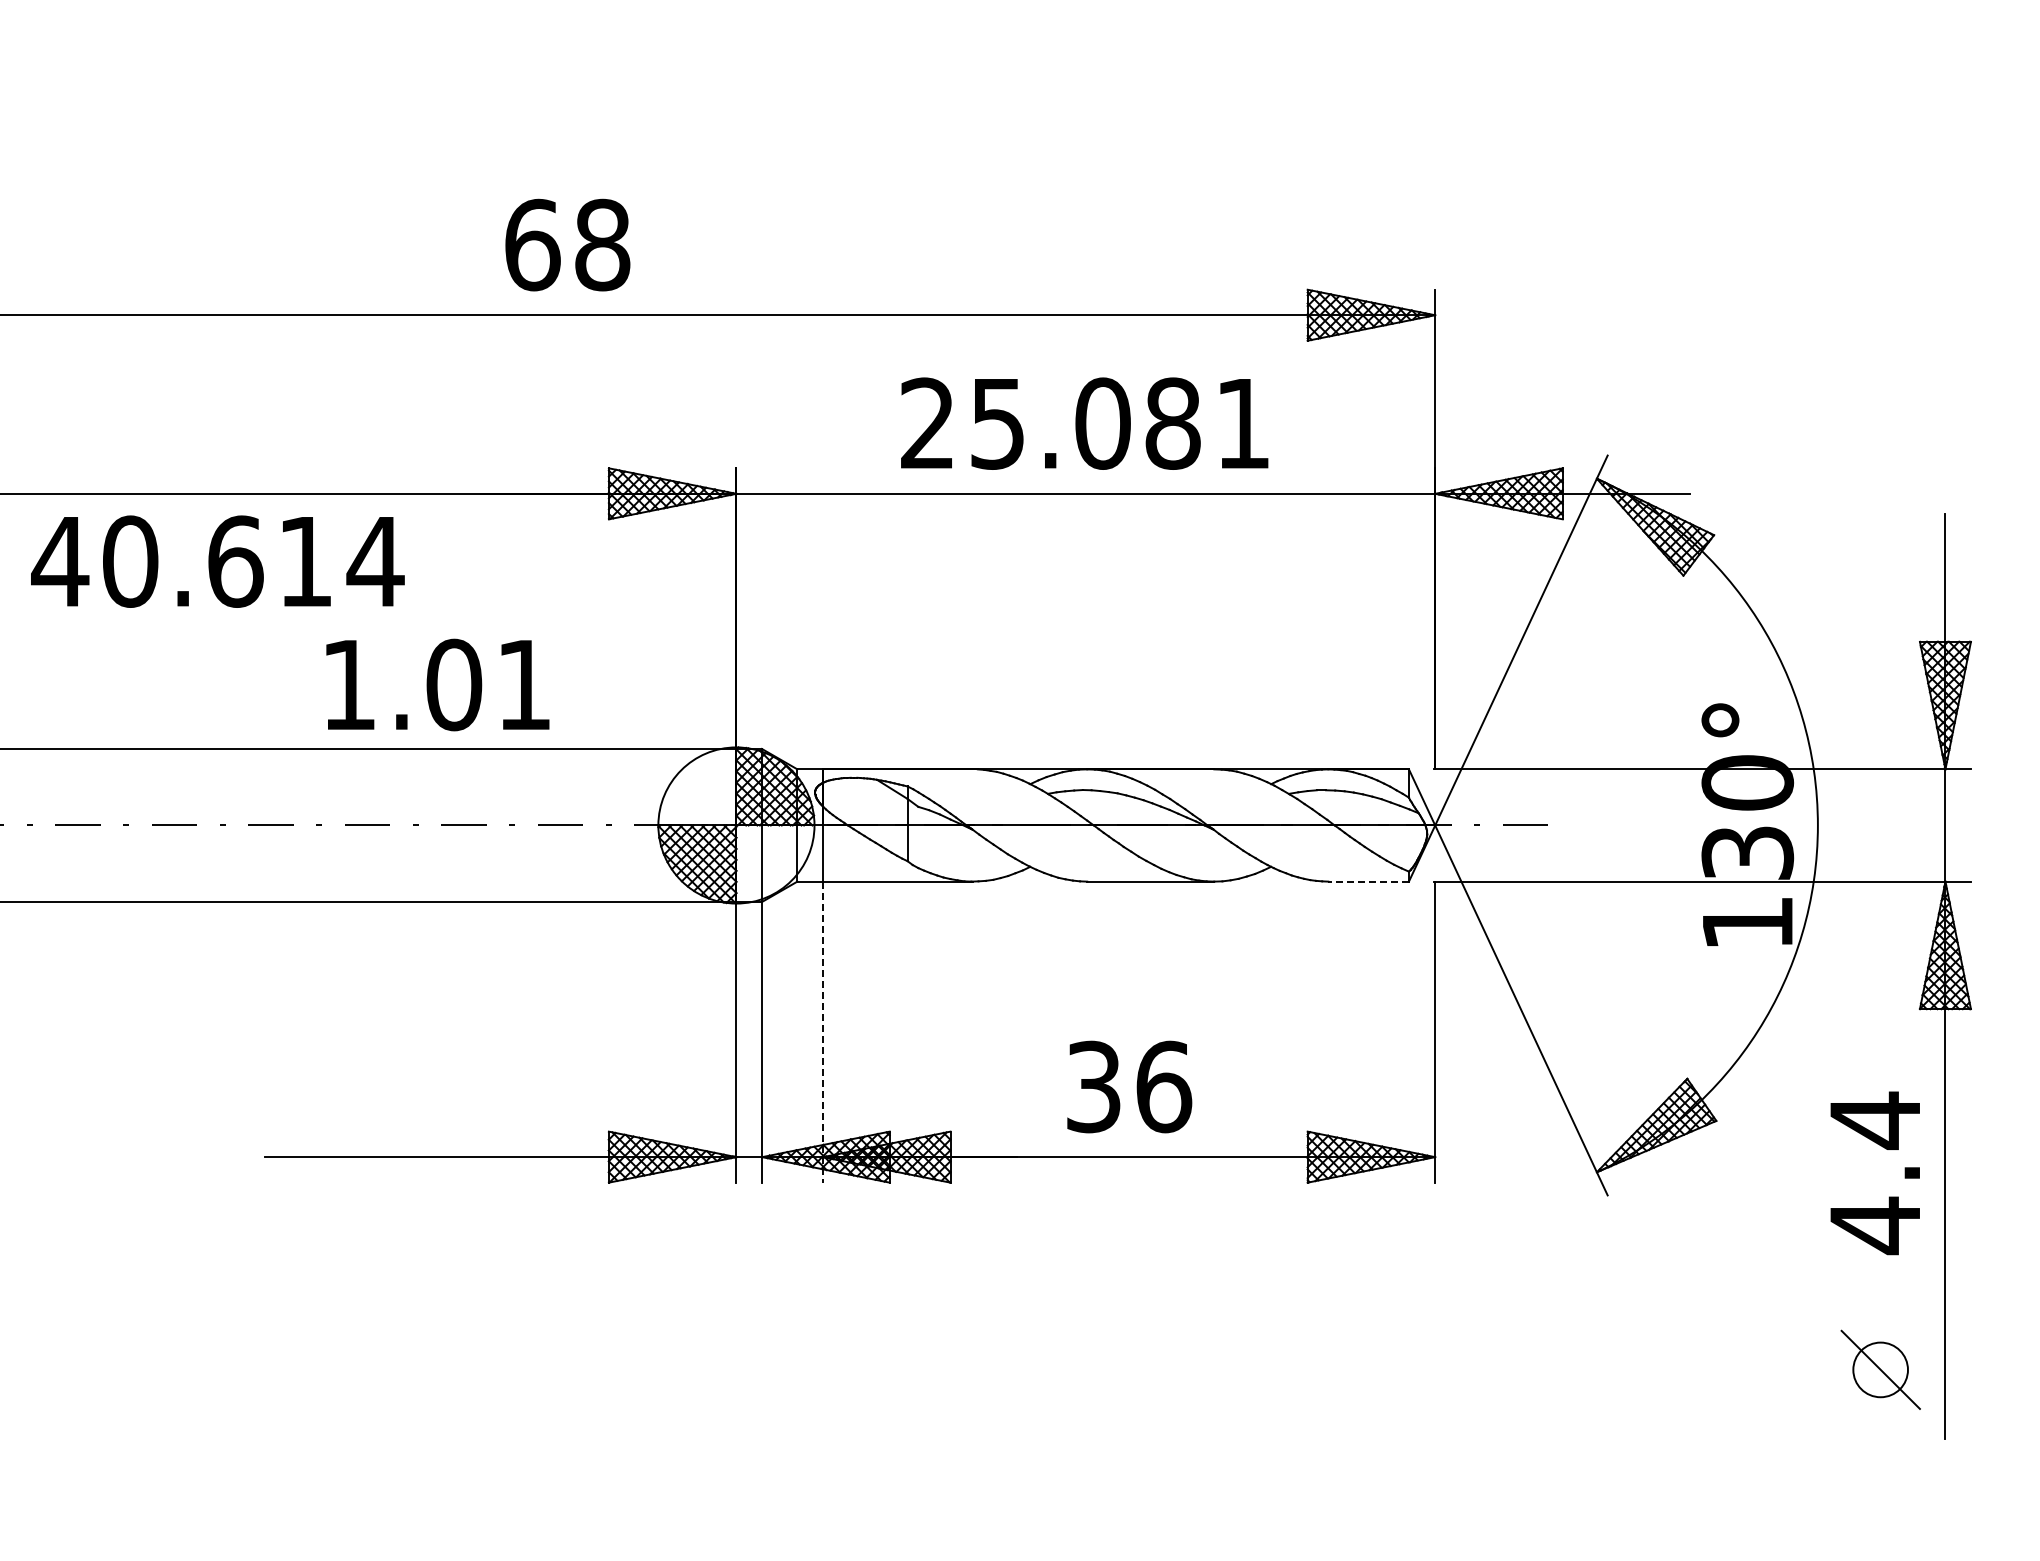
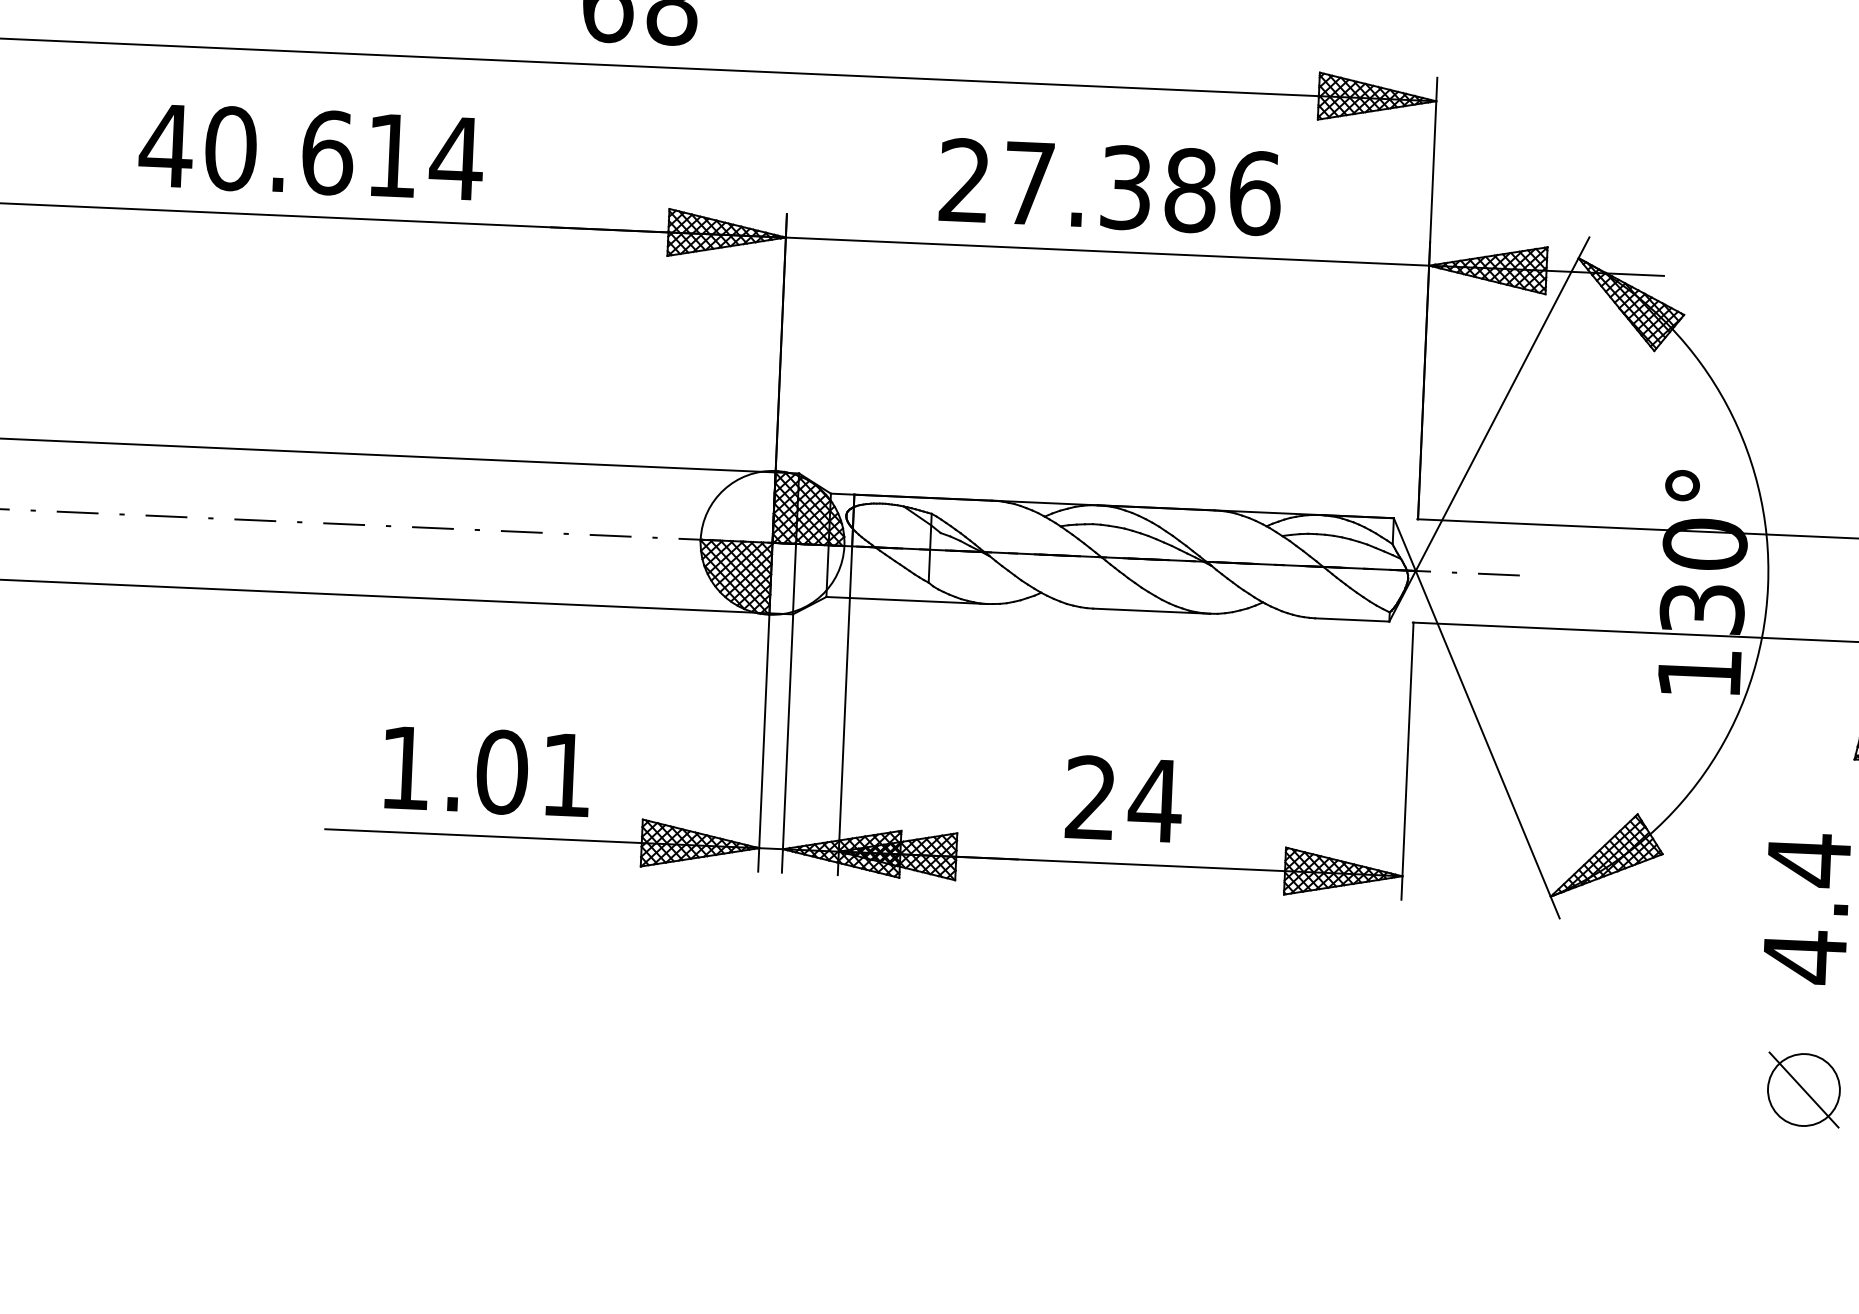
text: (1121, 423) -> (1143, 188), 25.081 -> 27.386
text: (217, 561) -> (311, 151), moved
text: (437, 684) -> (486, 771), moved
line: (1368, 881) -> (1352, 619), dashed -> solid
line: (822, 1032) -> (843, 736), dashed -> solid
text: (1129, 1086) -> (1123, 798), 36 -> 24
circle: (1880, 1369) -> (1803, 1089), size x1.43

